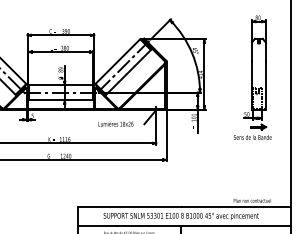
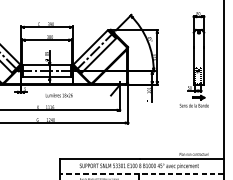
text: (115, 123) -> (58, 94), moved
line: (184, 226) -> (141, 174), solid -> dashed

